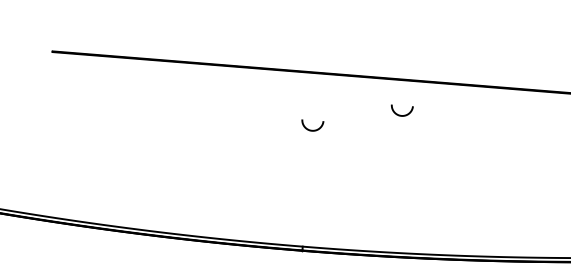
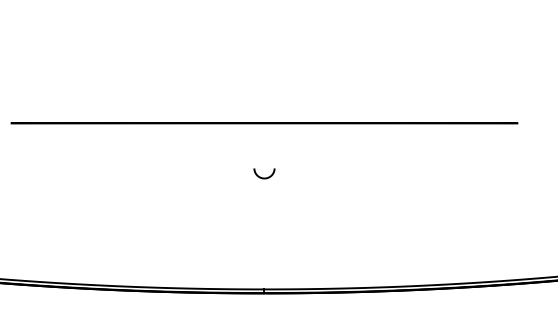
curve: (401, 114) -> (348, 156), removed

